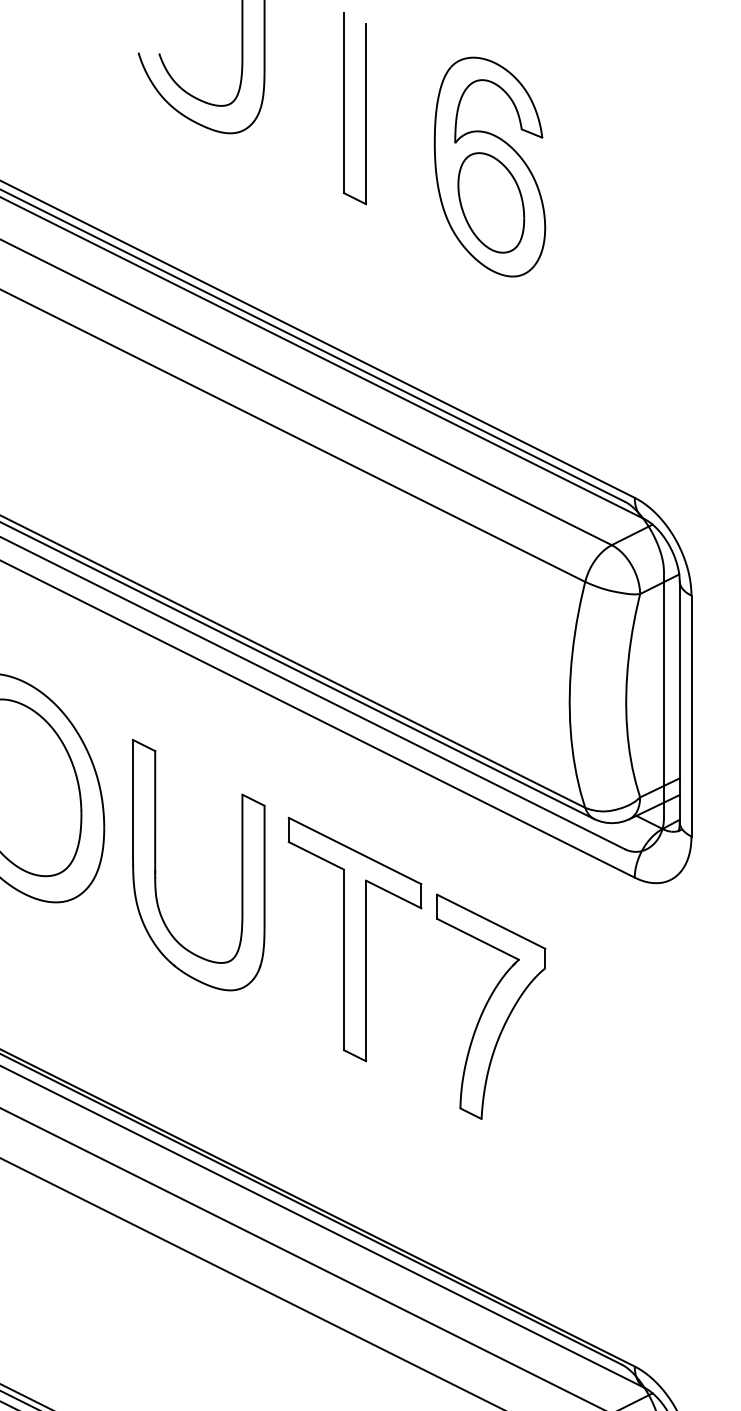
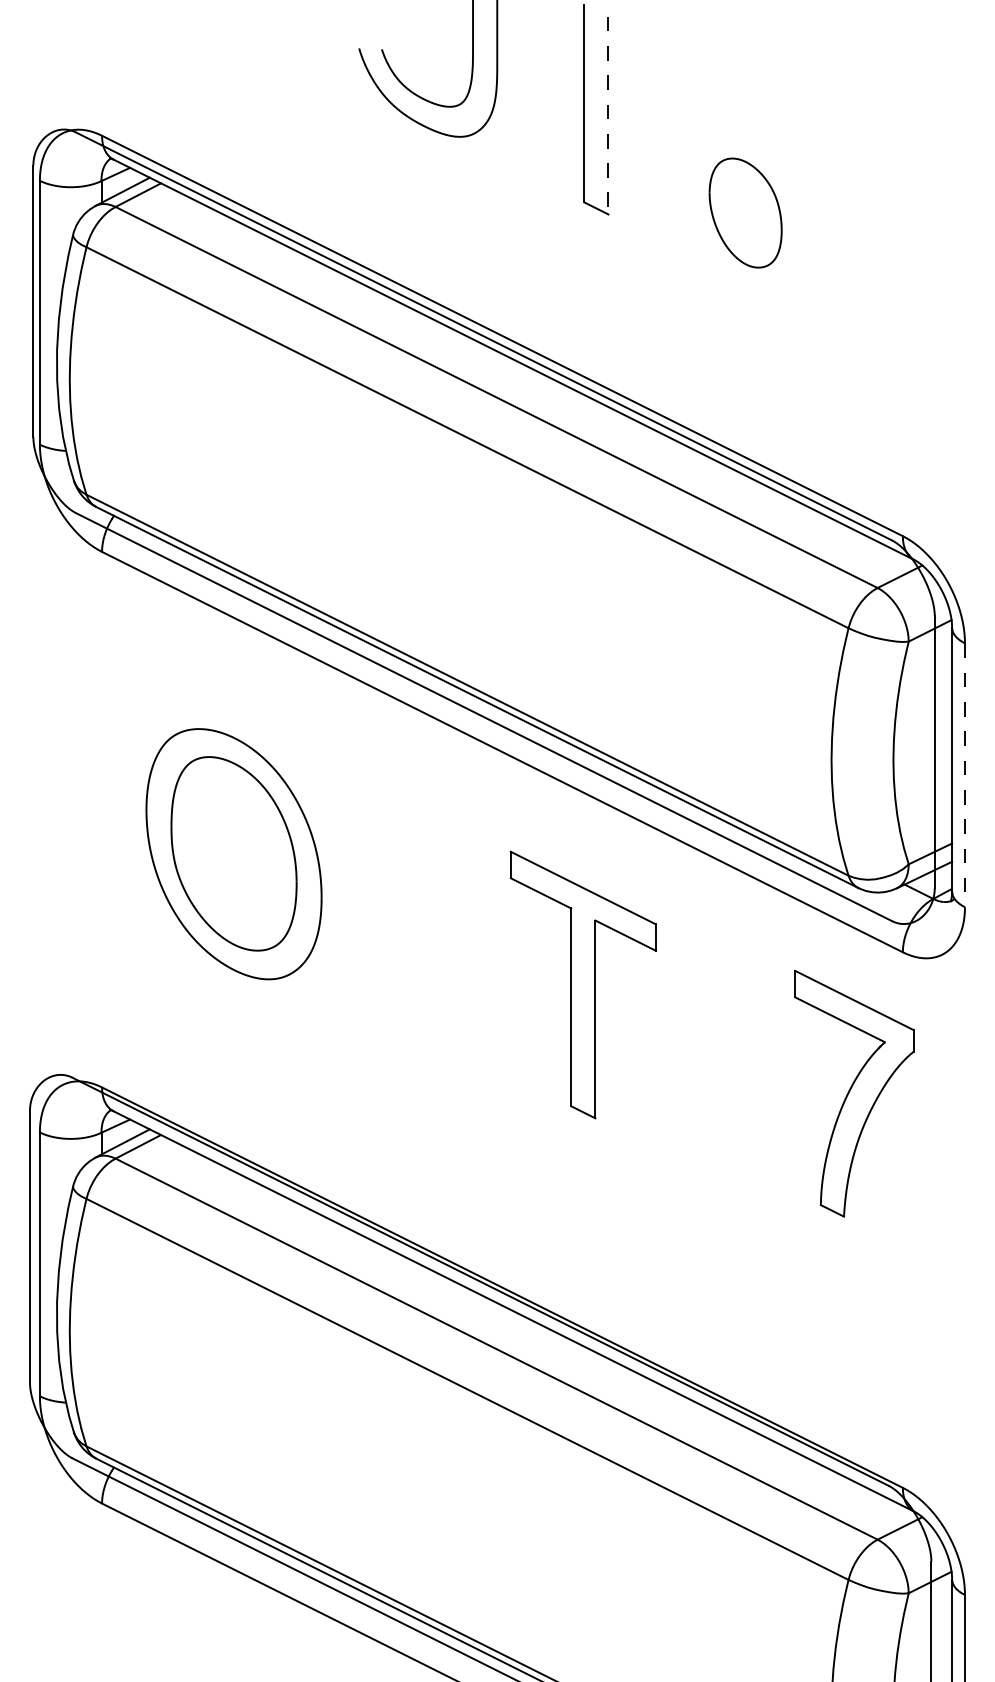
line: (366, 113) -> (608, 115), solid -> dashed
part: (489, 166) -> (743, 173), removed
line: (691, 716) -> (965, 775), solid -> dashed
part: (156, 865) -> (378, 938), removed
part: (355, 939) -> (583, 984), moved
part: (491, 1006) -> (854, 1093), moved

